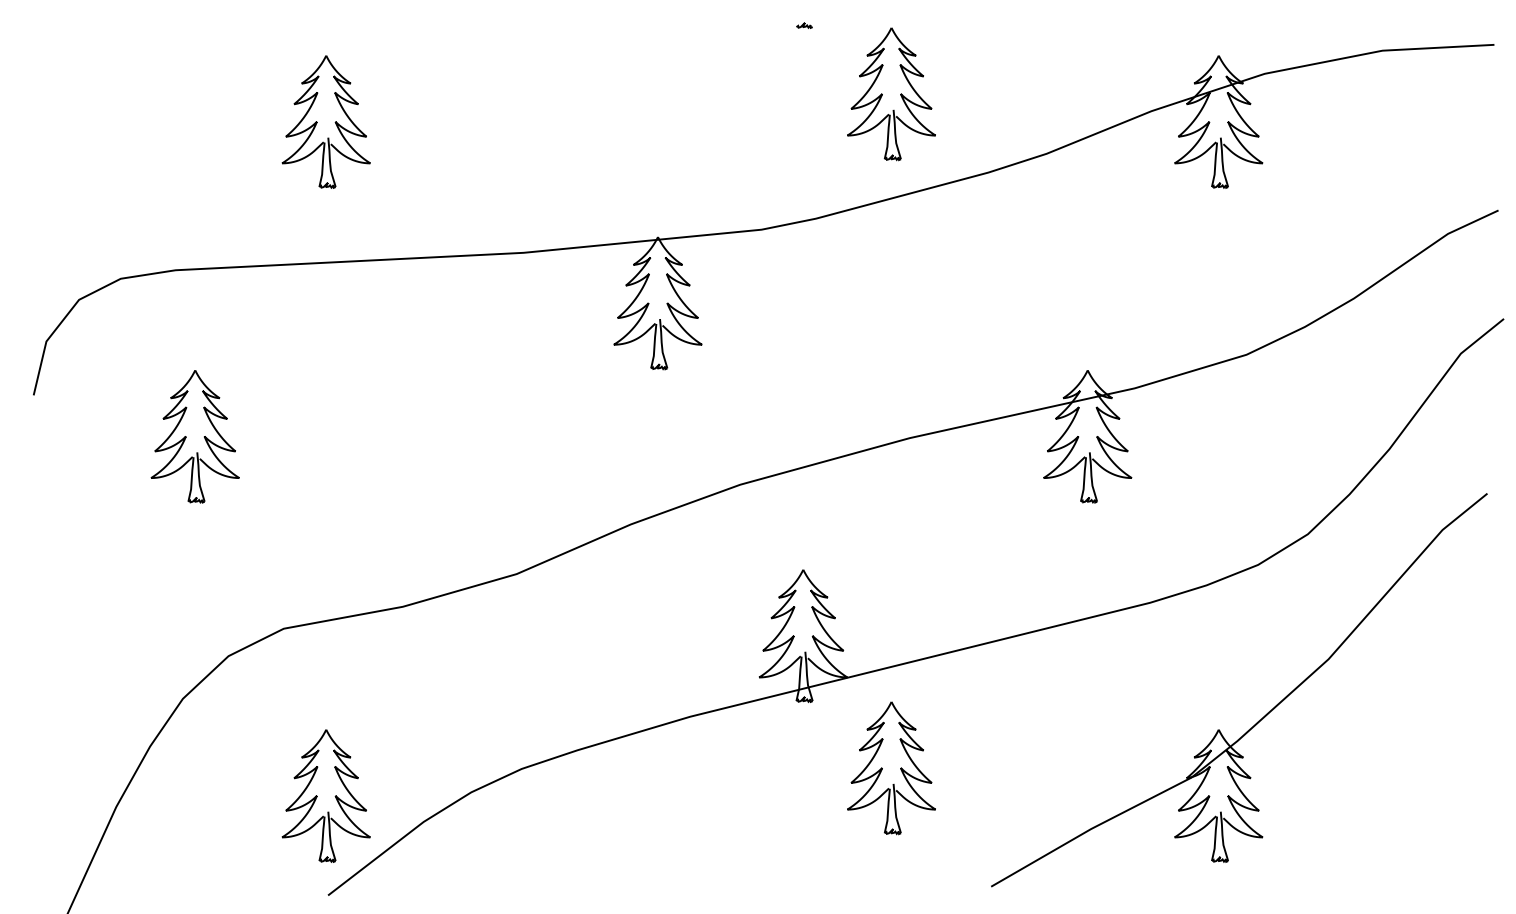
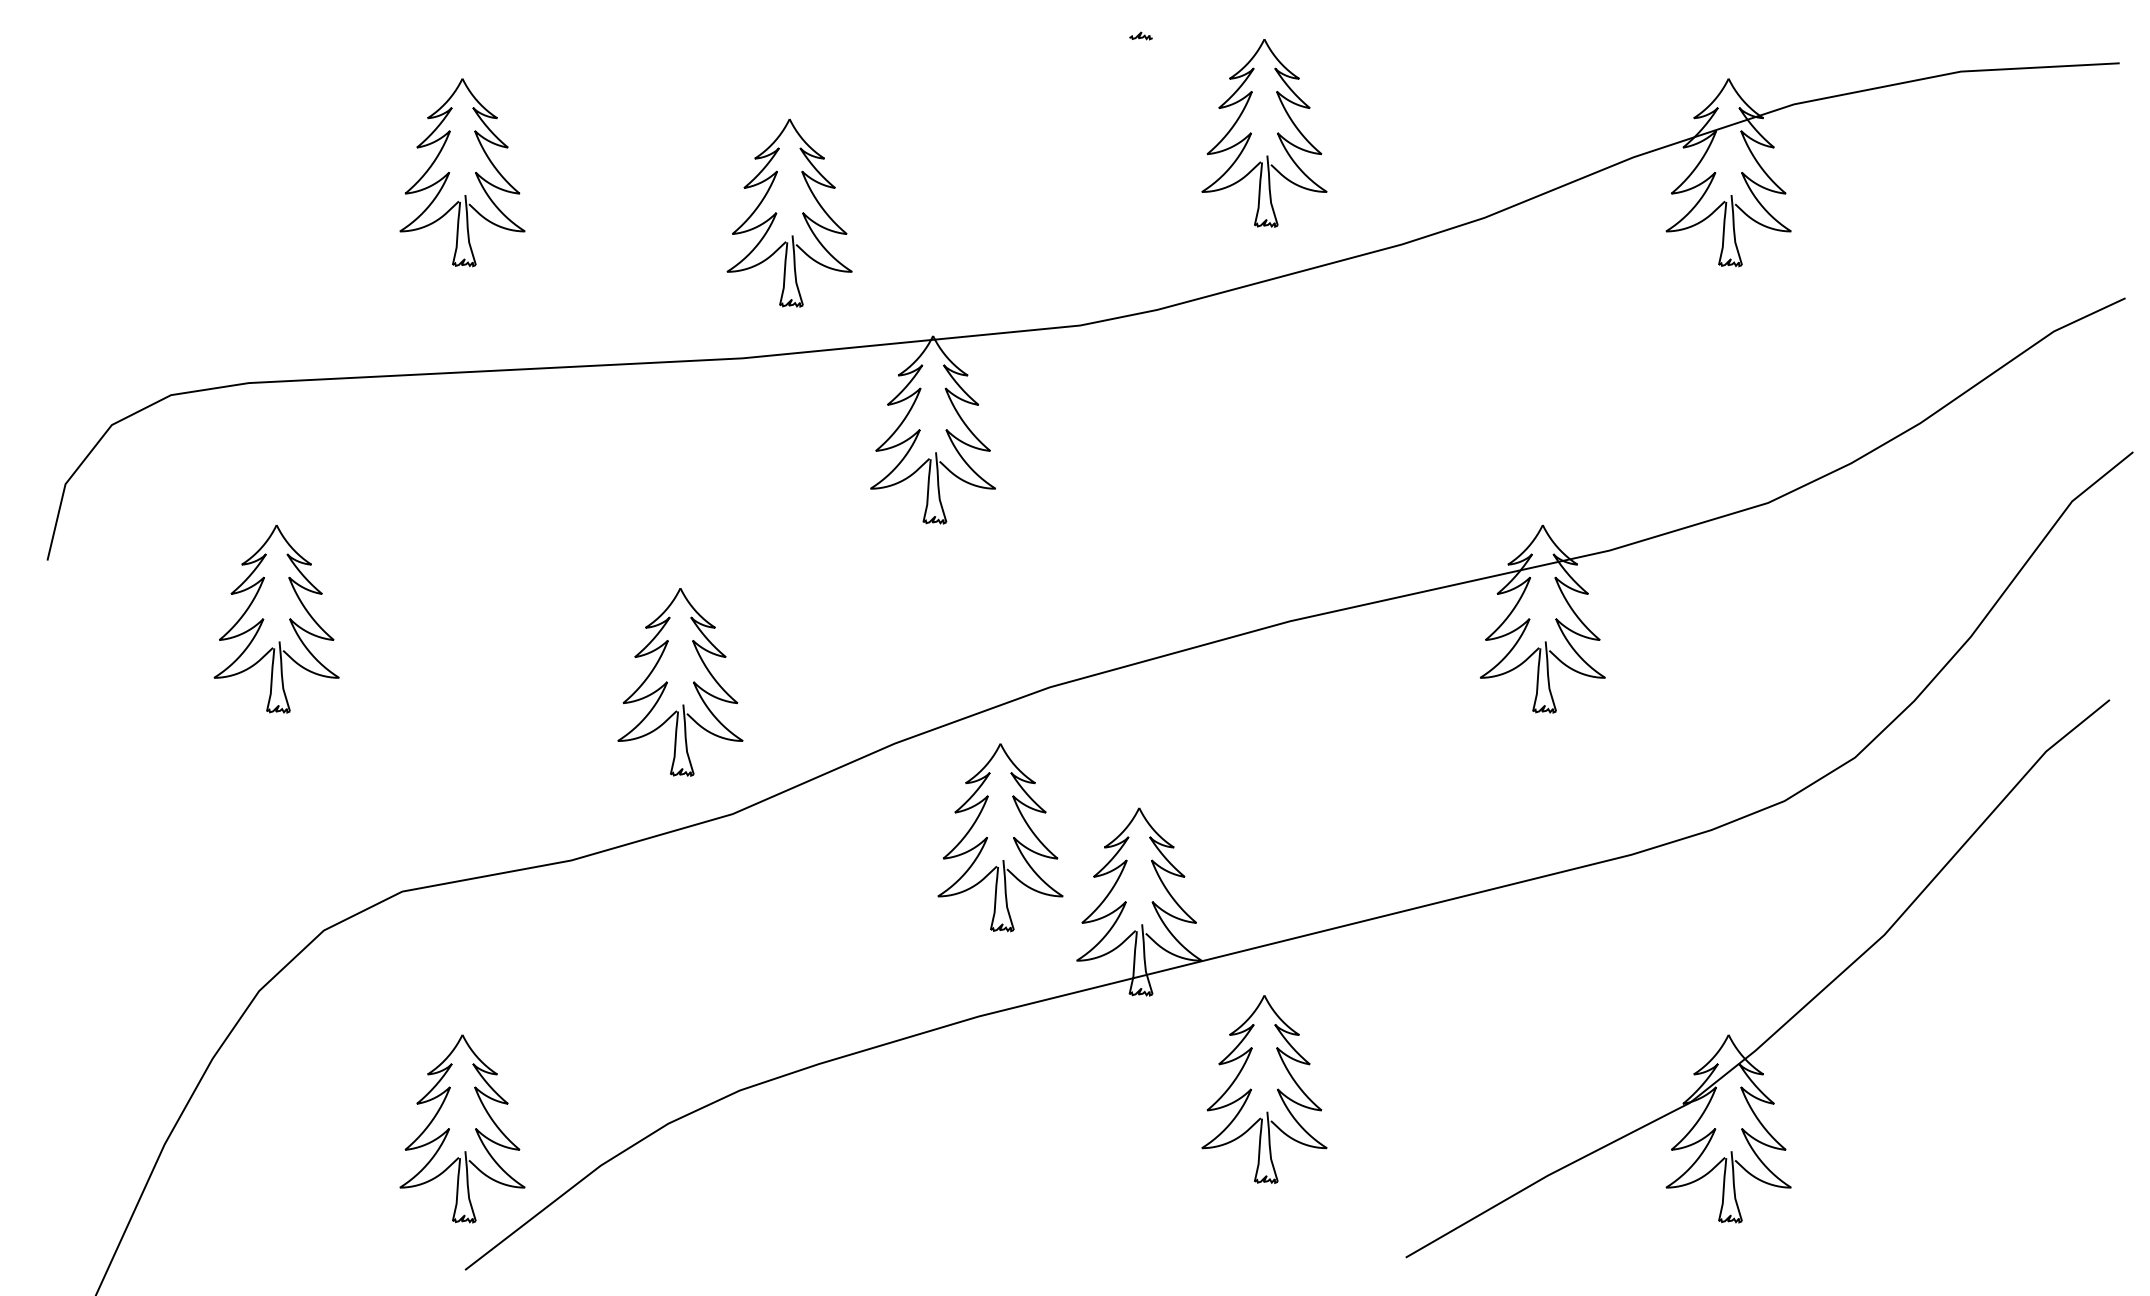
part: (556, 150) -> (789, 212), added
part: (479, 481) -> (680, 682), added
part: (705, 590) -> (1000, 837), added

